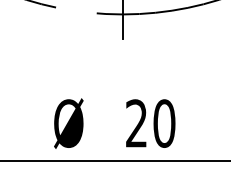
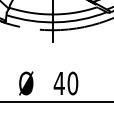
text: (134, 121) -> (58, 82), 20 -> 40

